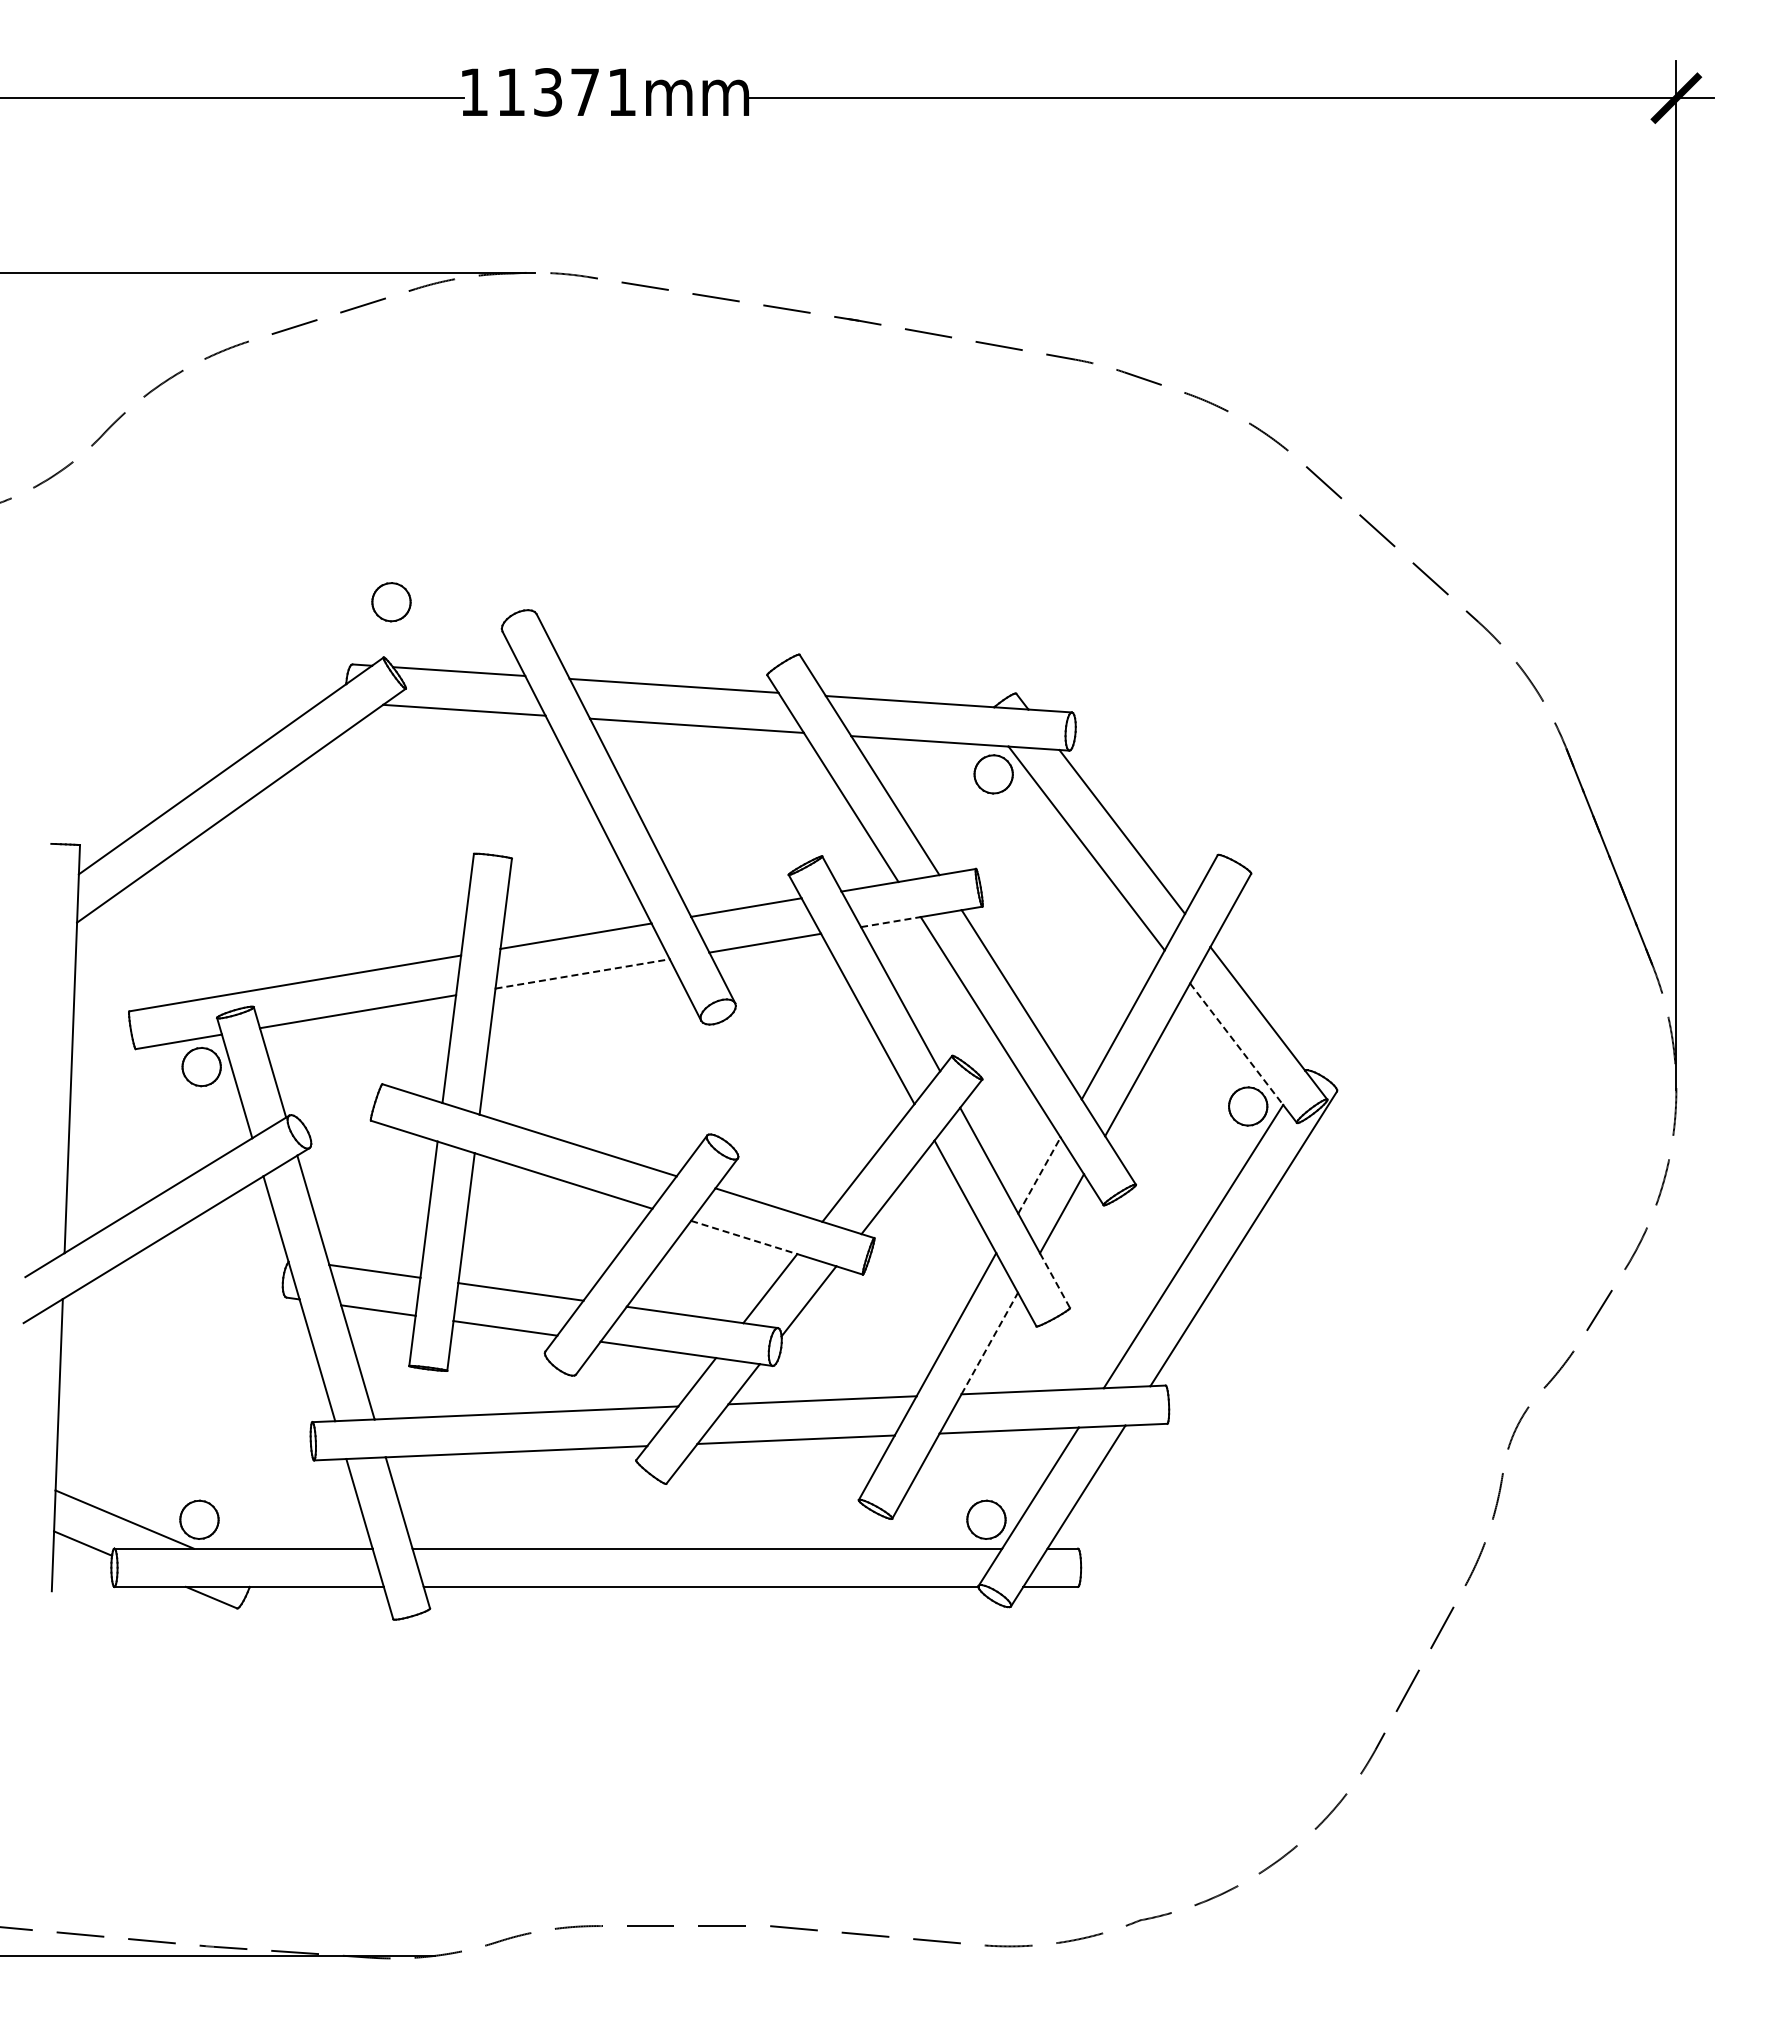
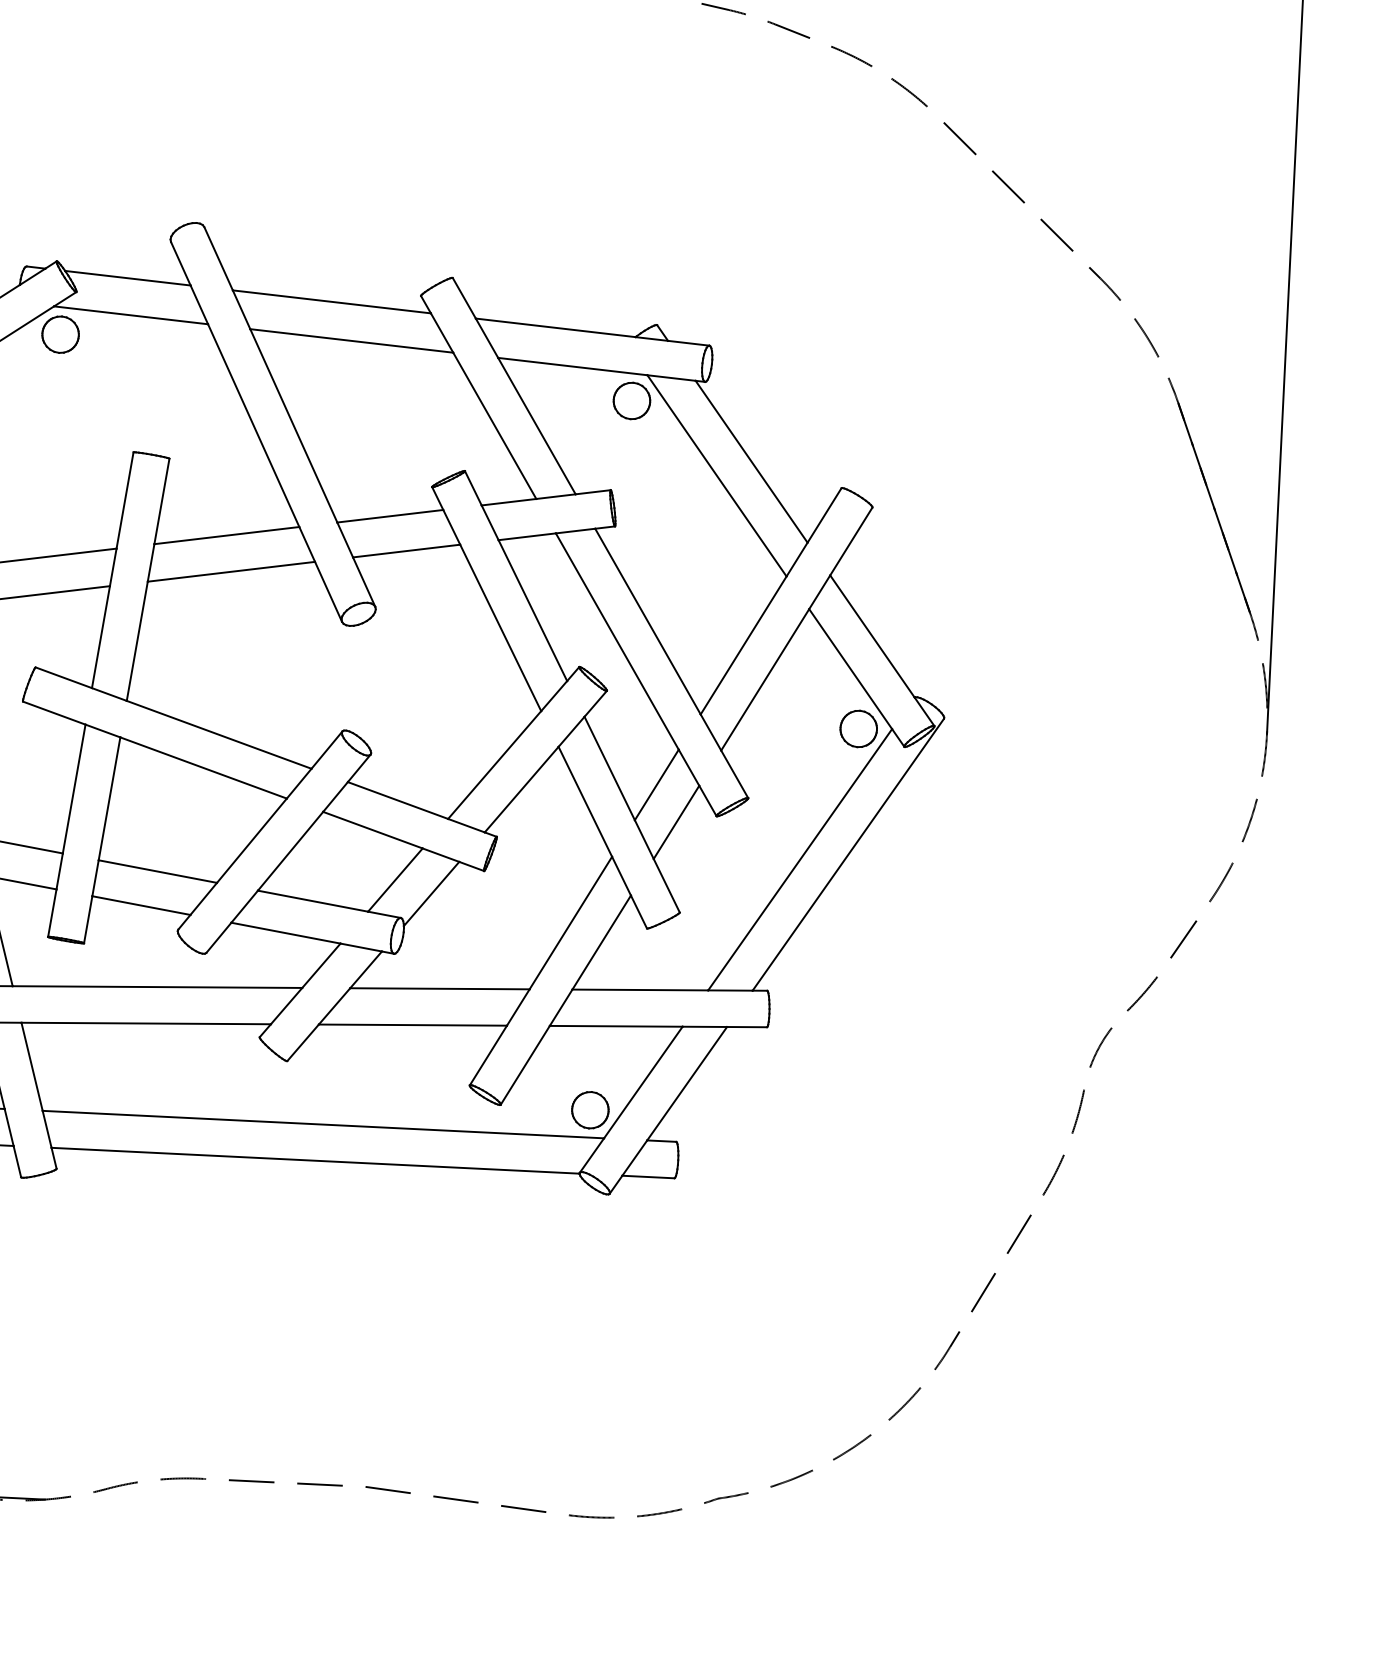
part: (391, 602) -> (60, 334), moved
line: (891, 922) -> (527, 537), dashed -> solid
line: (583, 973) -> (232, 571), dashed -> solid
line: (1236, 1044) -> (850, 669), dashed -> solid
line: (1039, 1175) -> (656, 784), dashed -> solid
line: (744, 1237) -> (373, 830), dashed -> solid
line: (1055, 1281) -> (667, 886), dashed -> solid
line: (990, 1343) -> (602, 942), dashed -> solid

